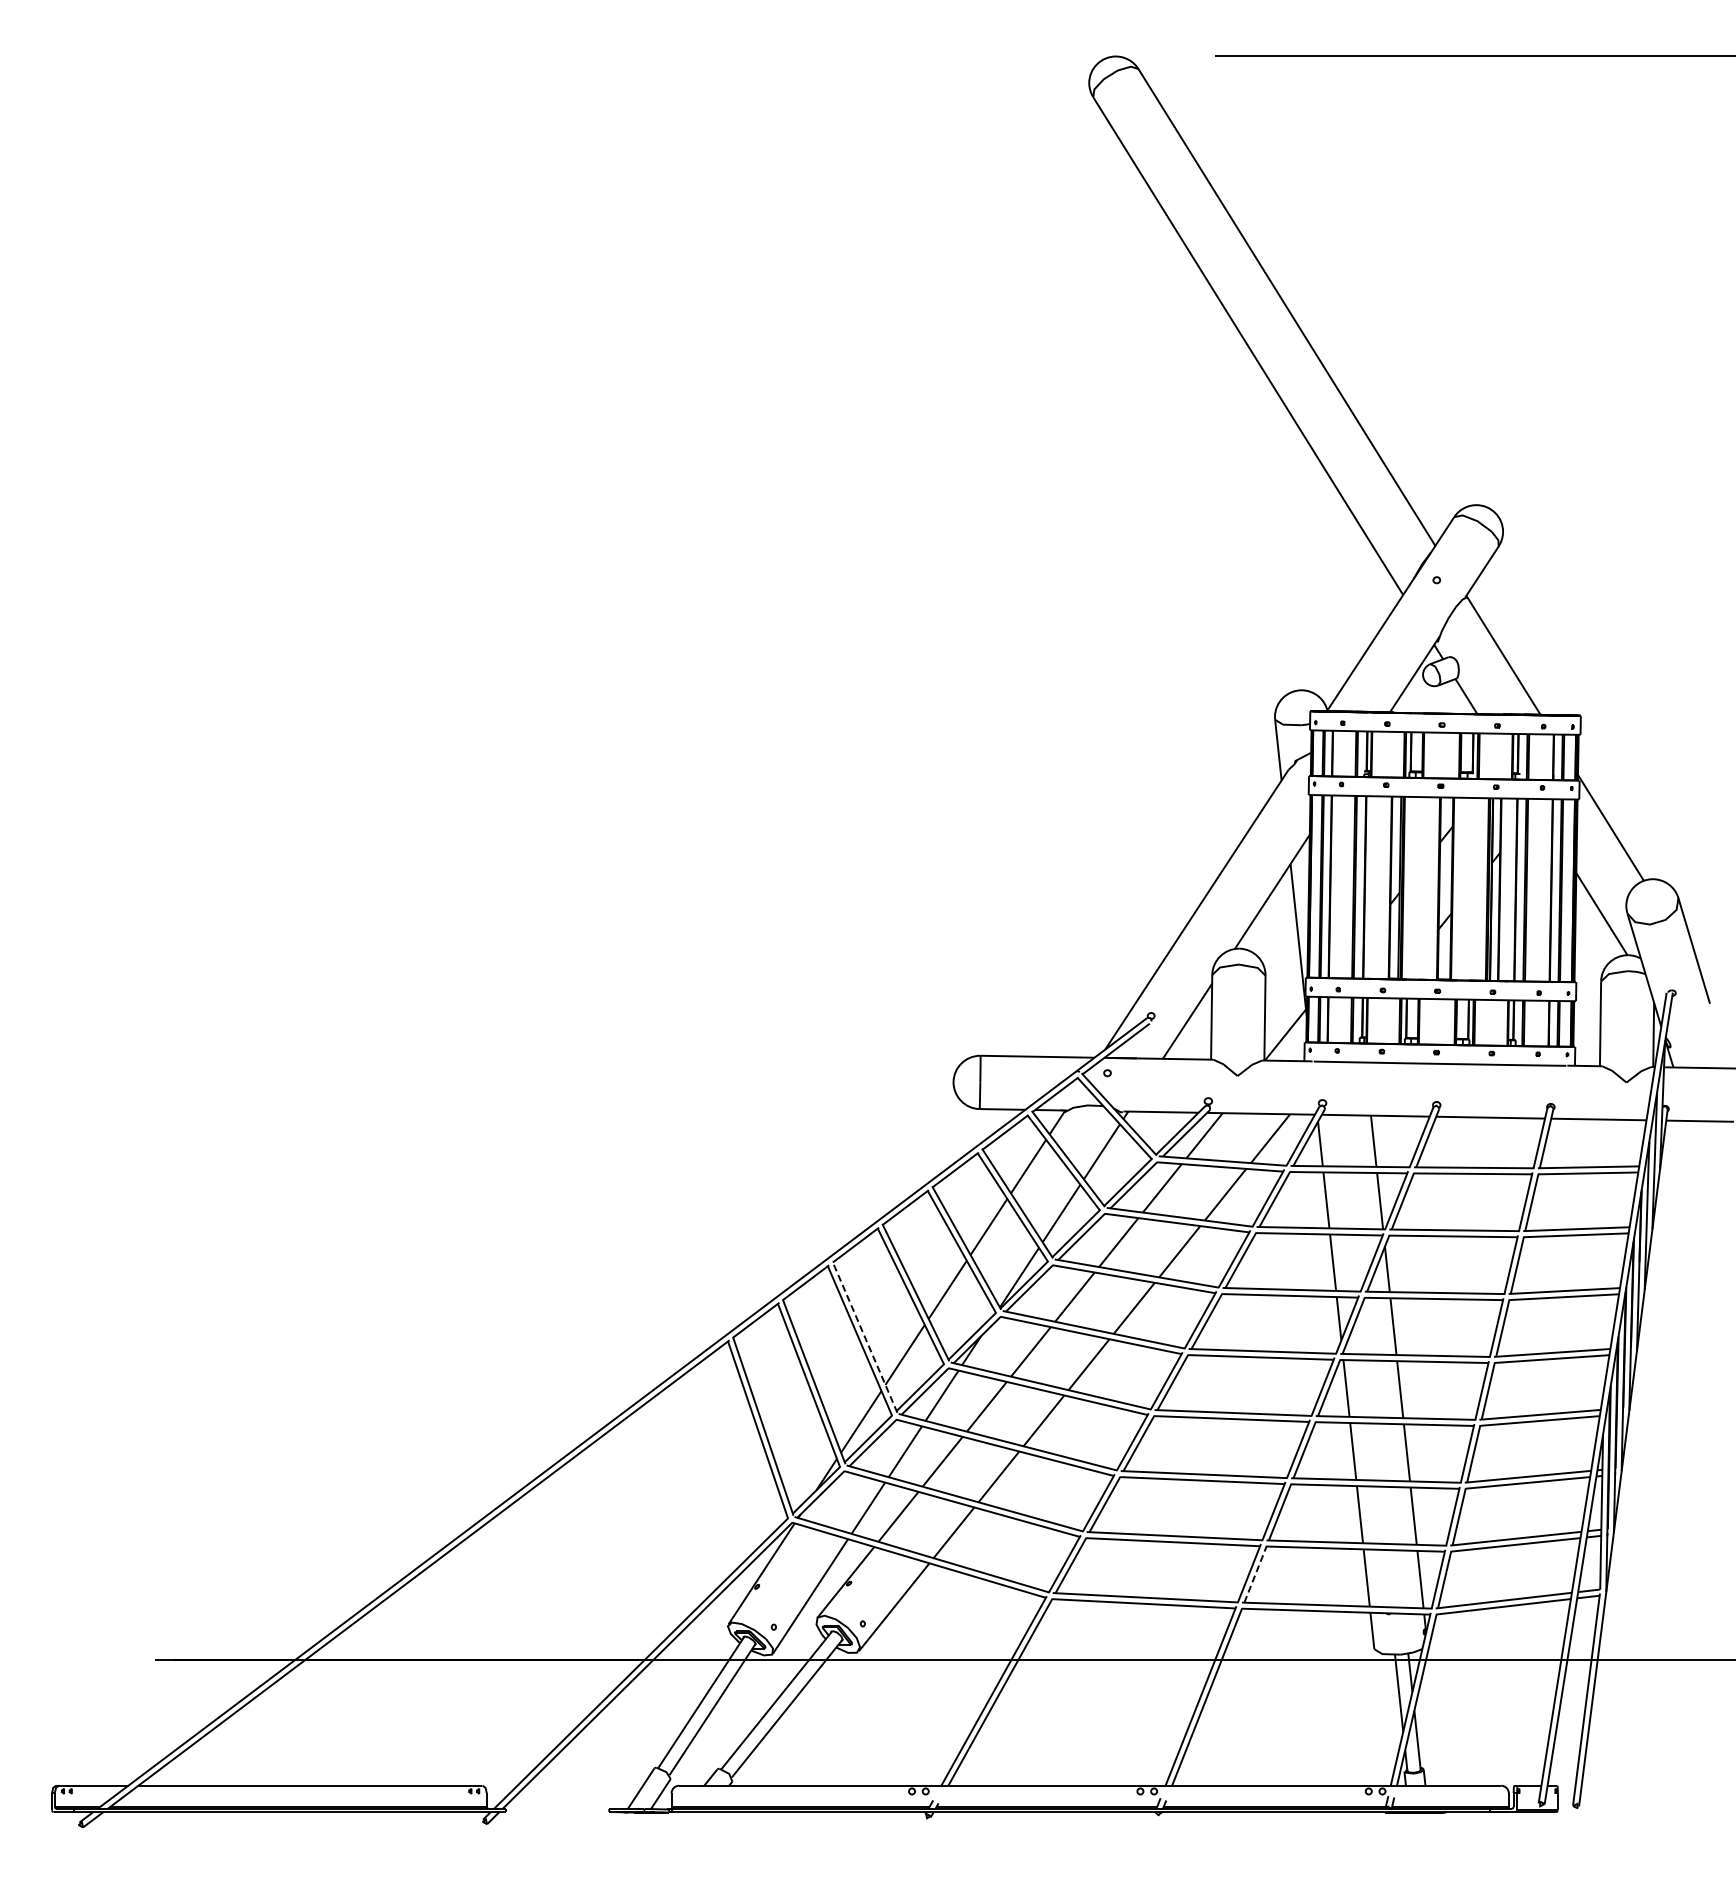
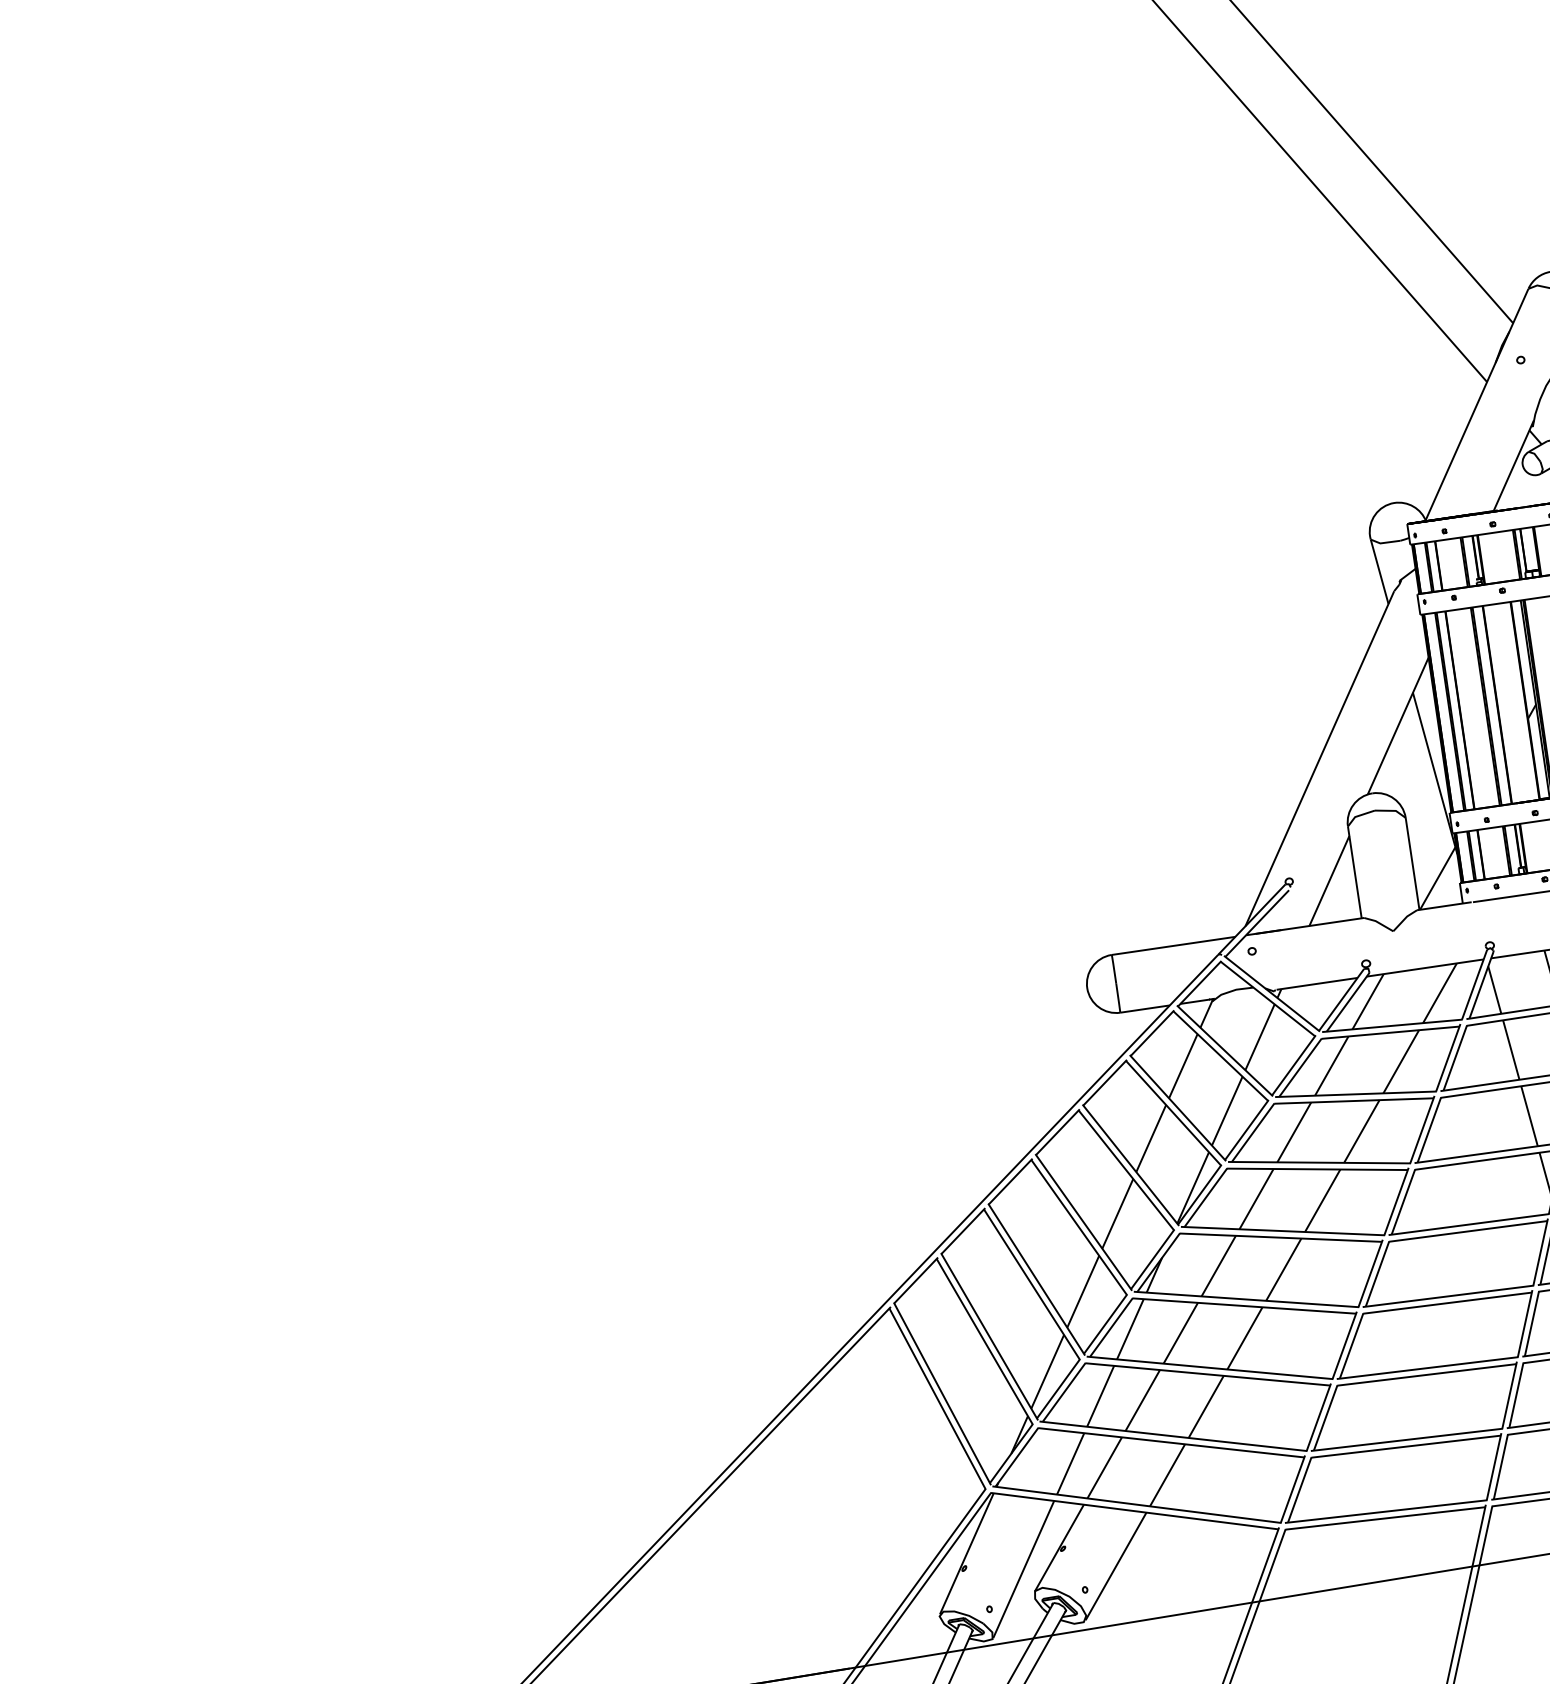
line: (864, 1336) -> (1036, 1278), dashed -> solid
line: (1255, 1574) -> (1500, 1467), dashed -> solid

